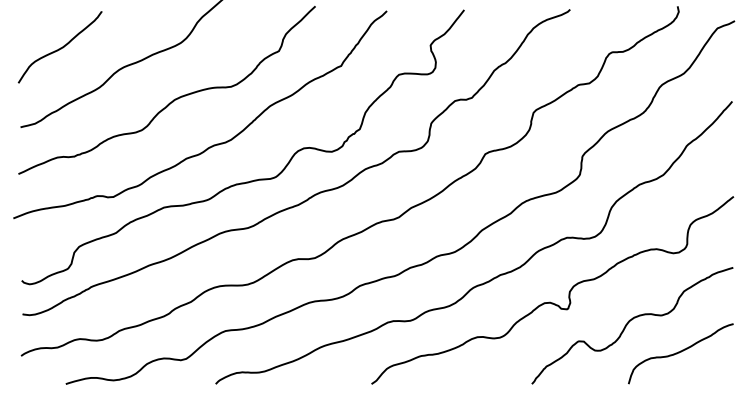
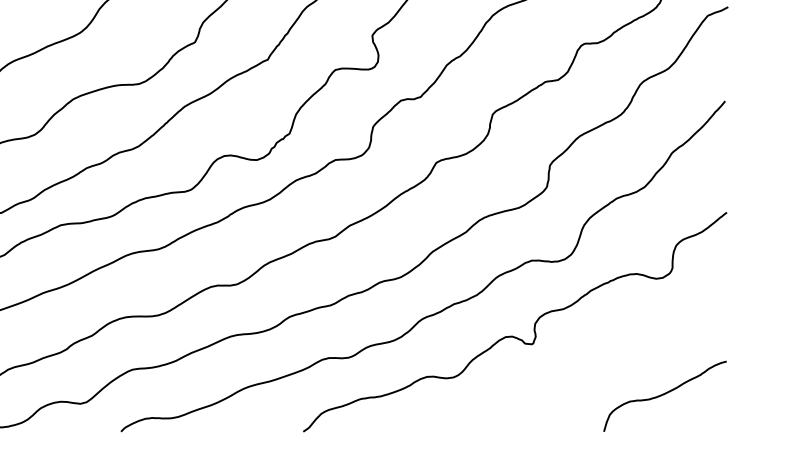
curve: (629, 322) -> (604, 359), removed

